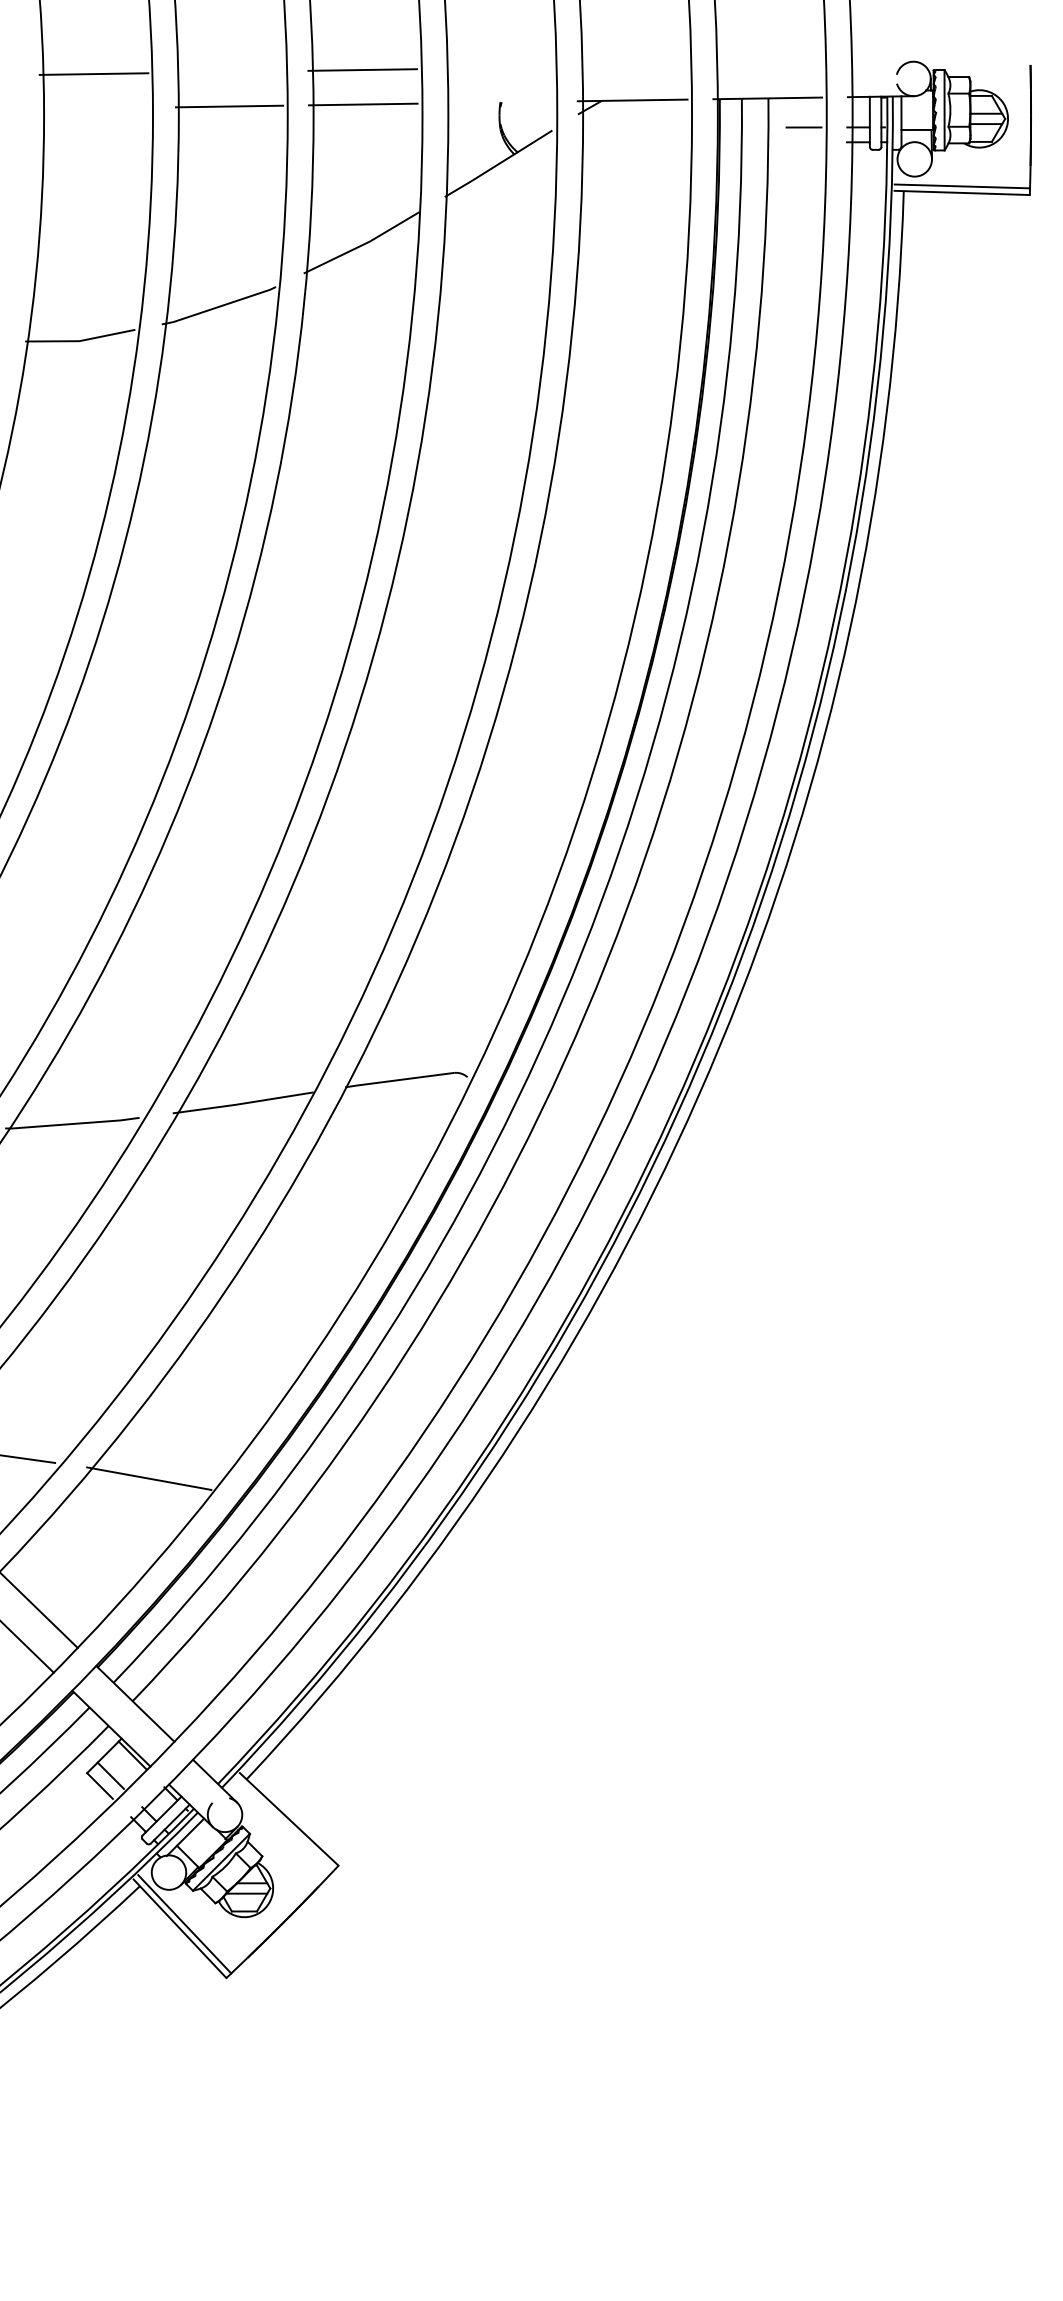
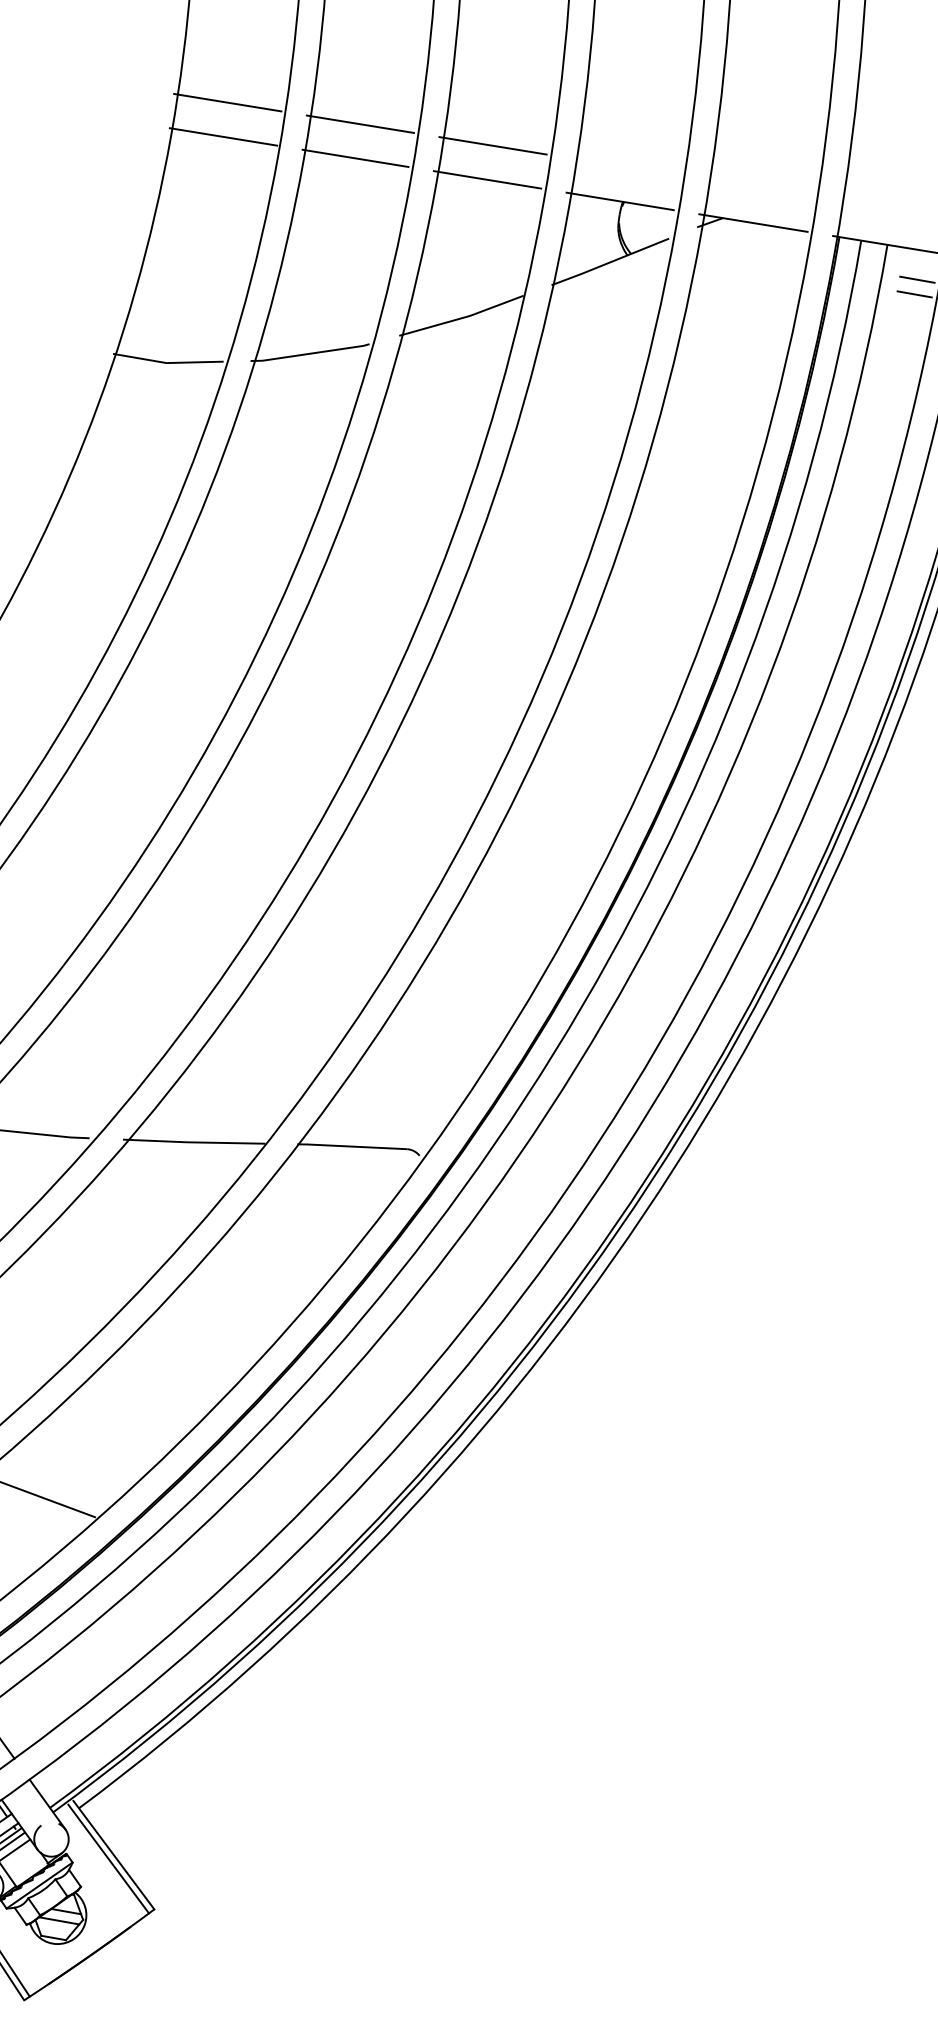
line: (228, 71) -> (360, 123), added
line: (497, 102) -> (620, 201), added
line: (95, 108) -> (223, 136), added
line: (803, 142) -> (914, 294), added
line: (284, 1823) -> (108, 1858), added

